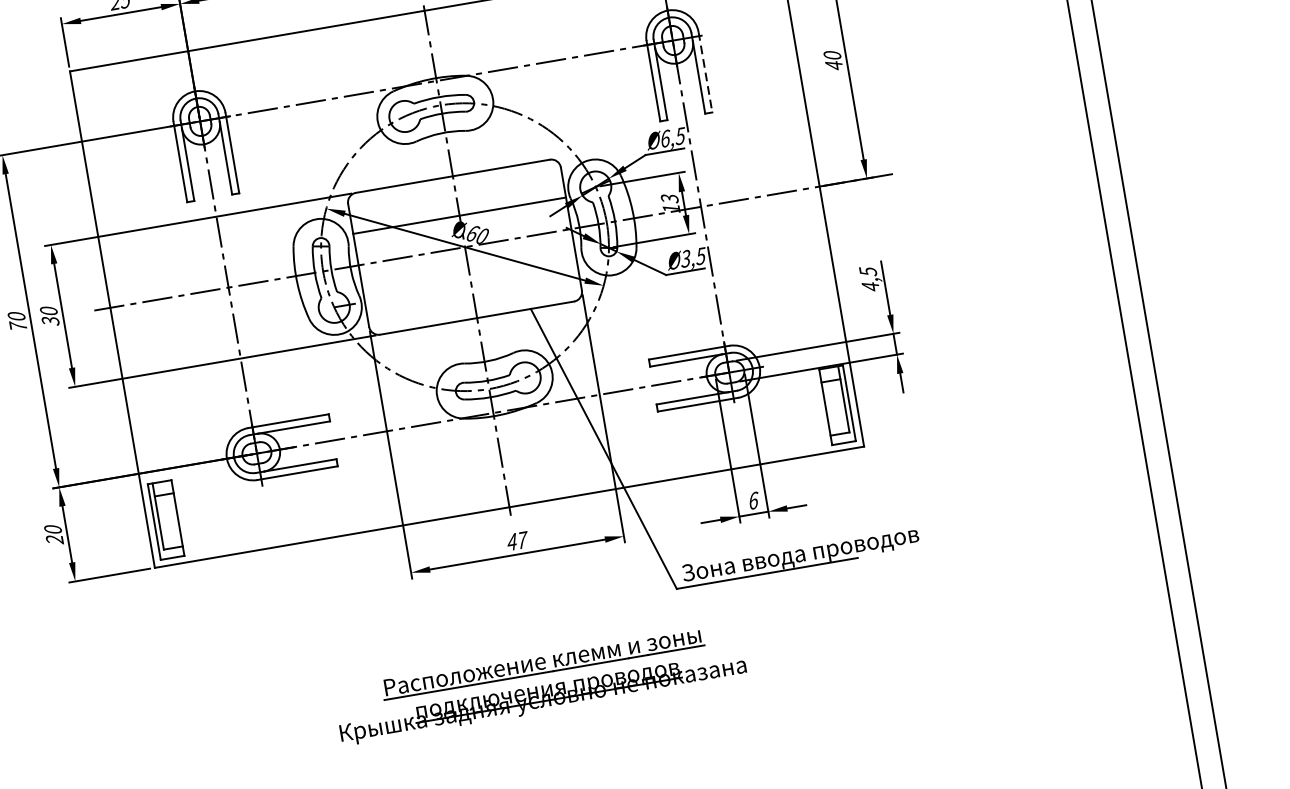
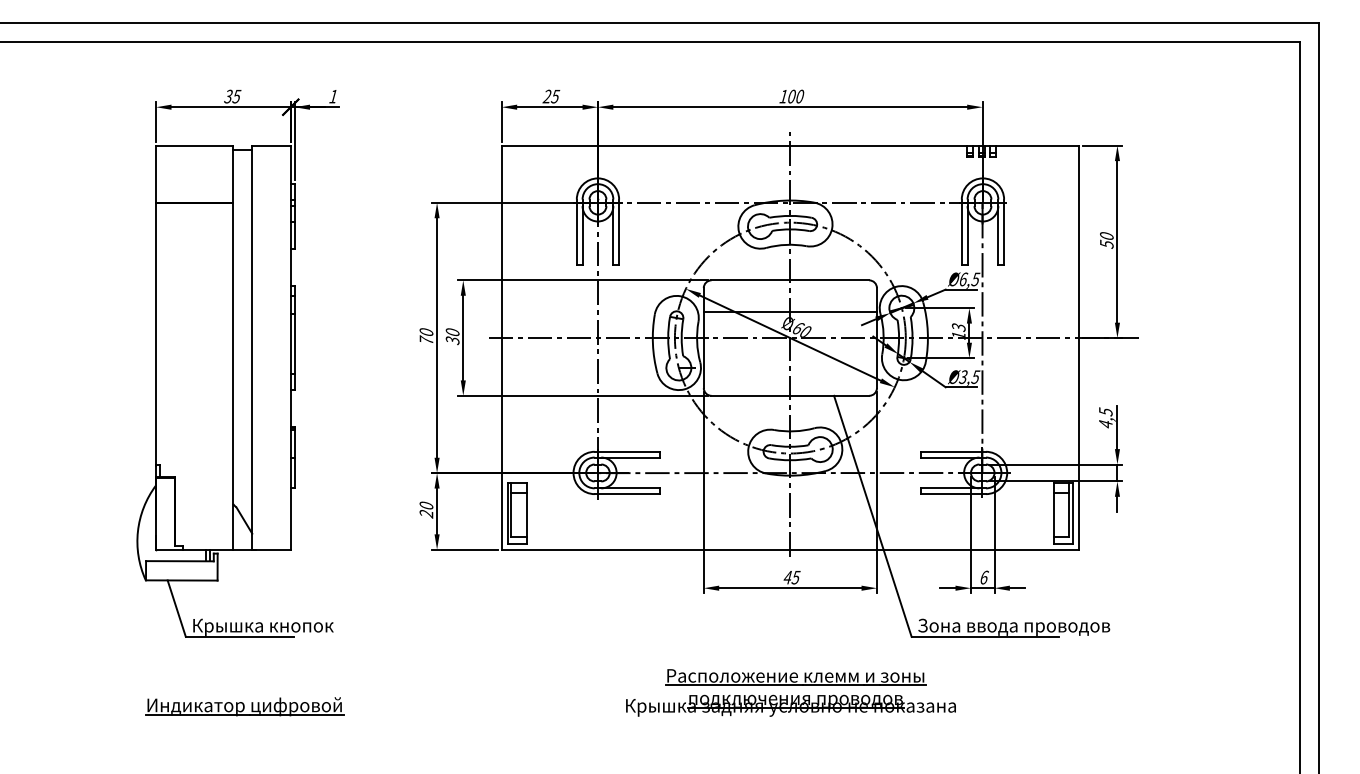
text: (833, 64) -> (1106, 243), 40 -> 50
line: (705, 72) -> (1004, 232), dashed -> solid
text: (522, 540) -> (796, 577), 47 -> 45

